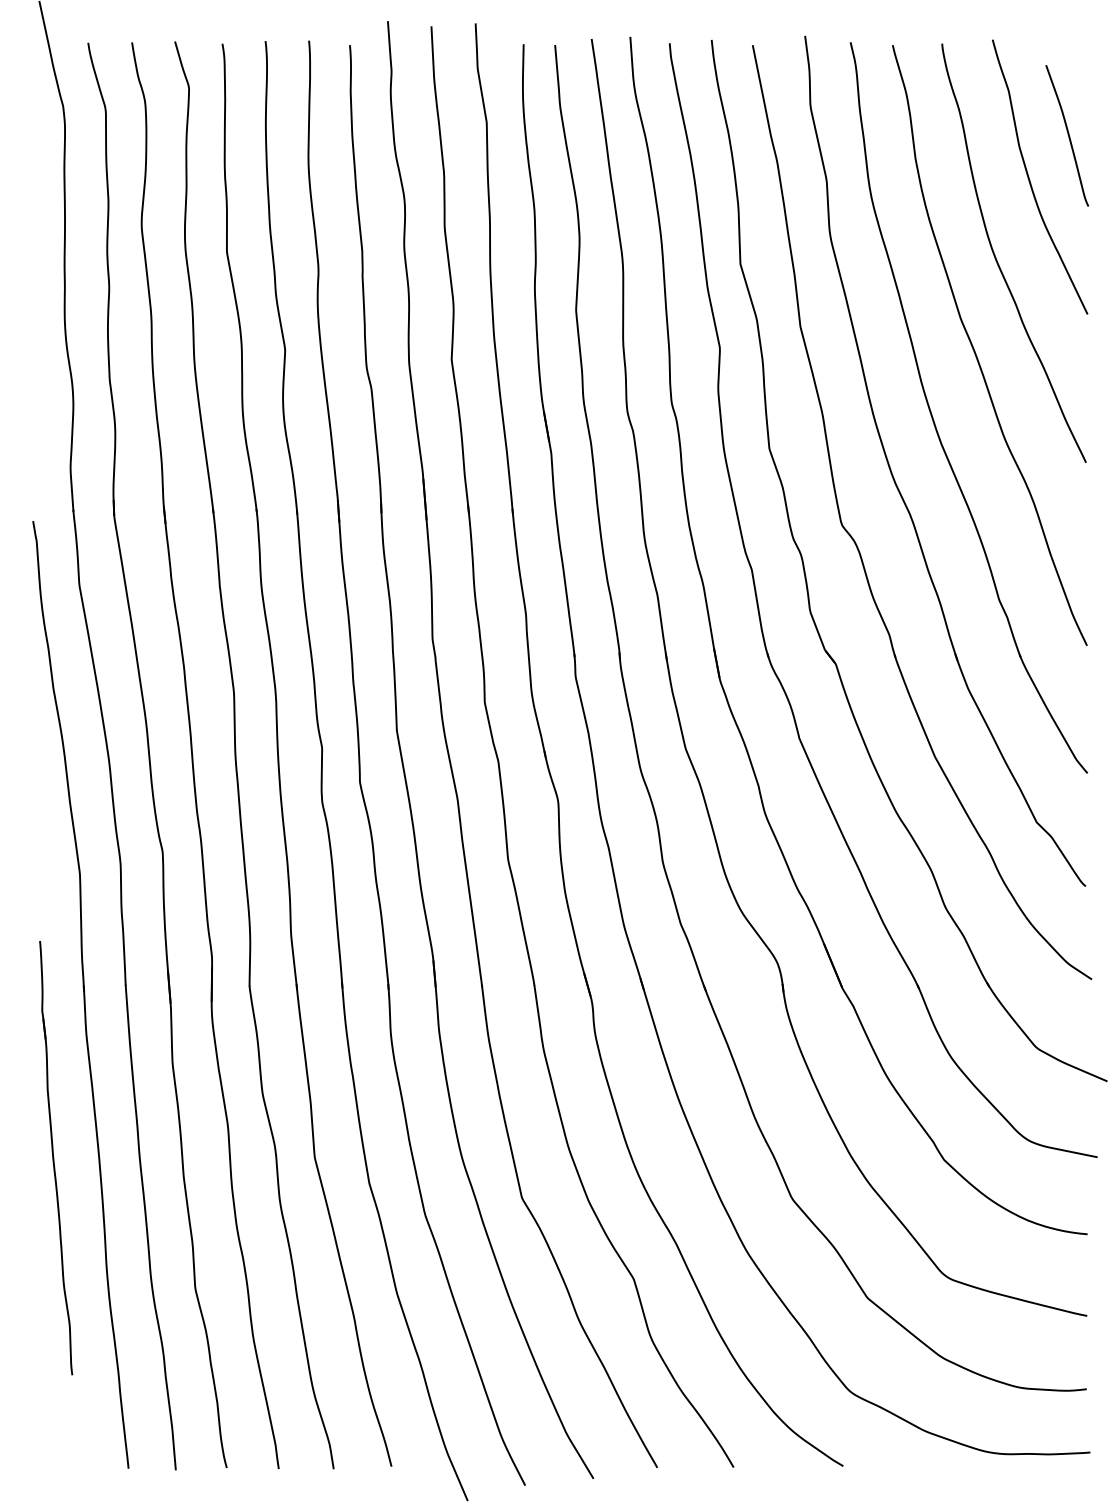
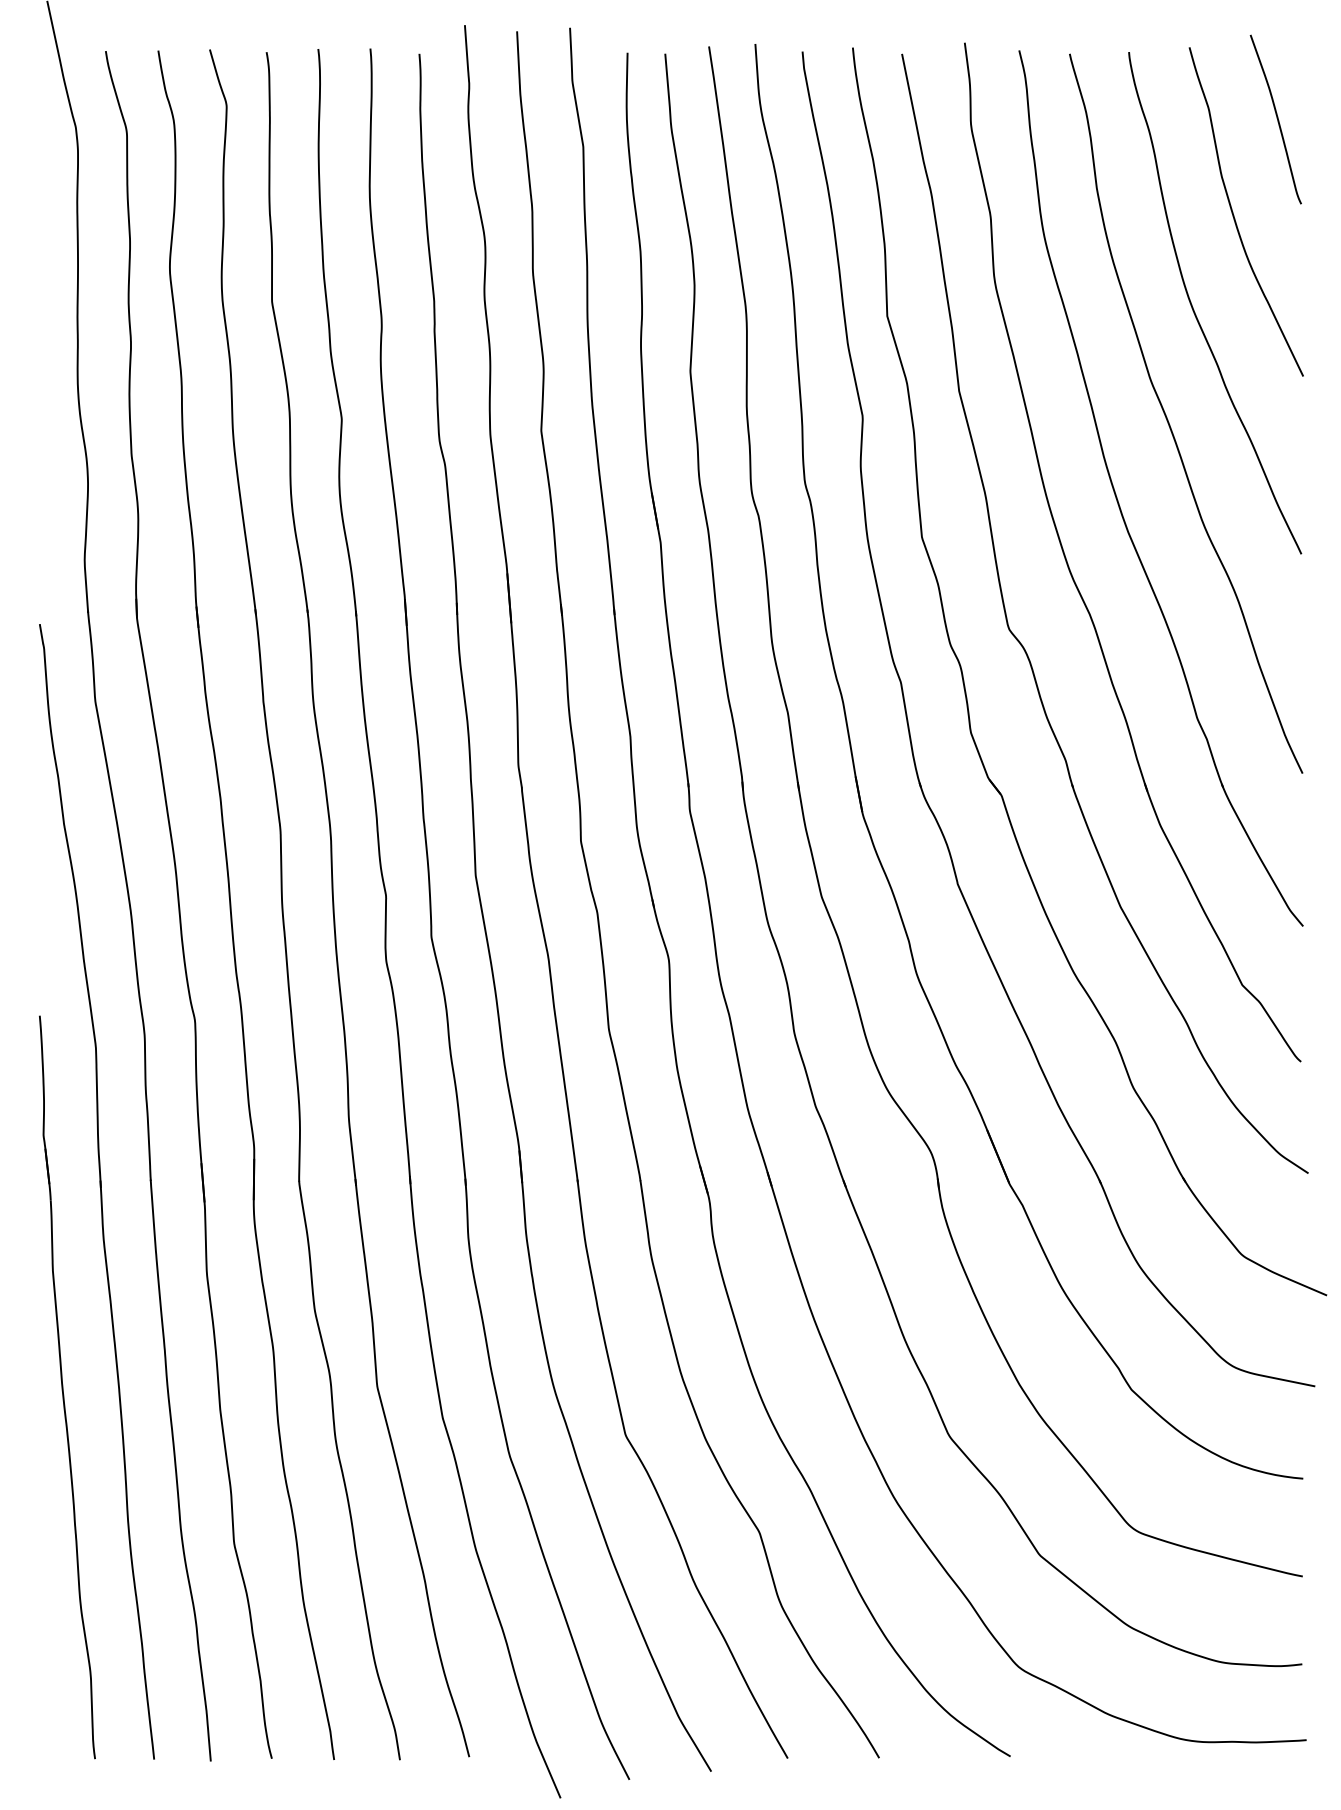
curve: (1067, 134) -> (1276, 118), moved
part: (56, 1158) -> (67, 1387), size x1.43

